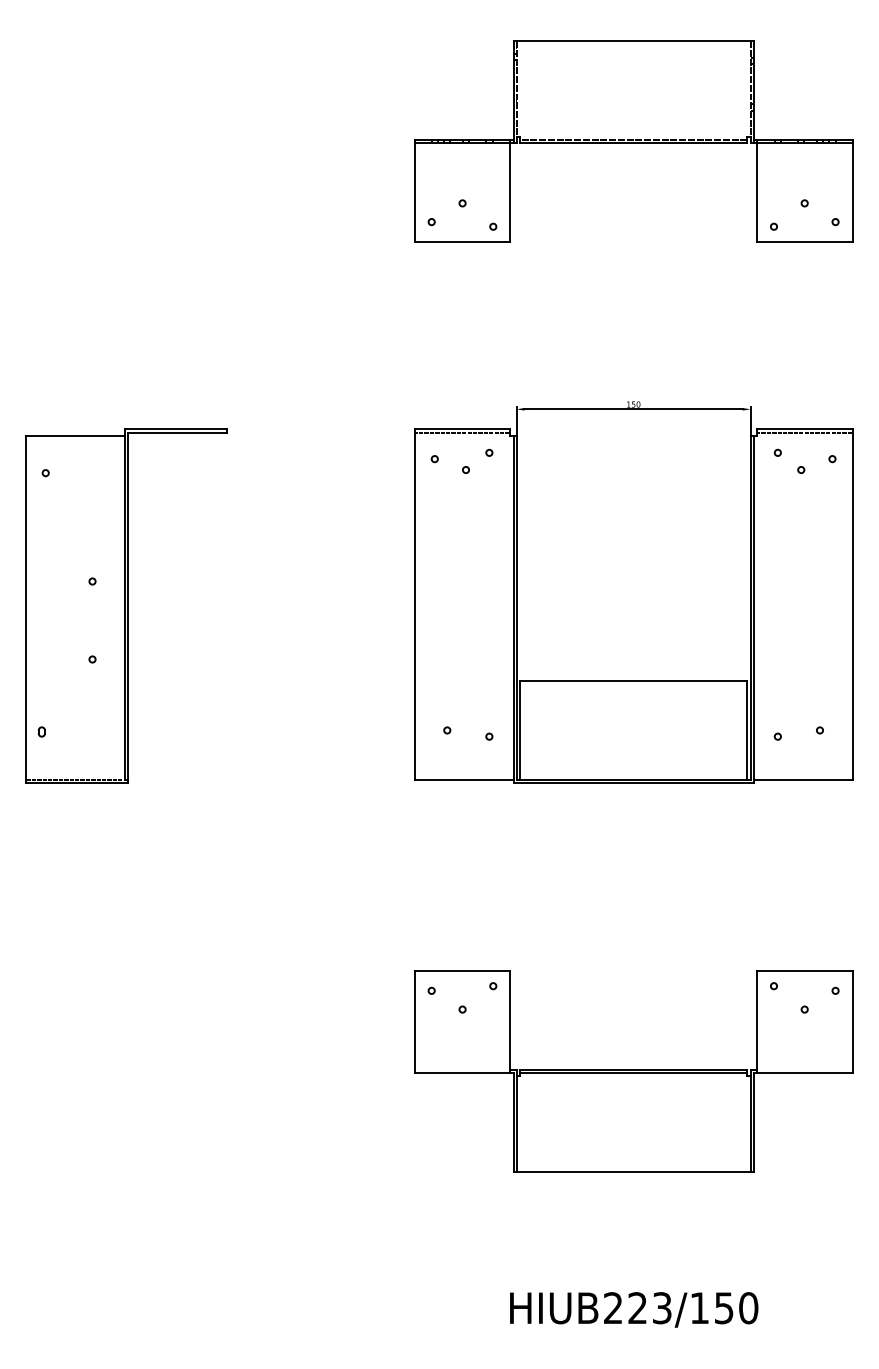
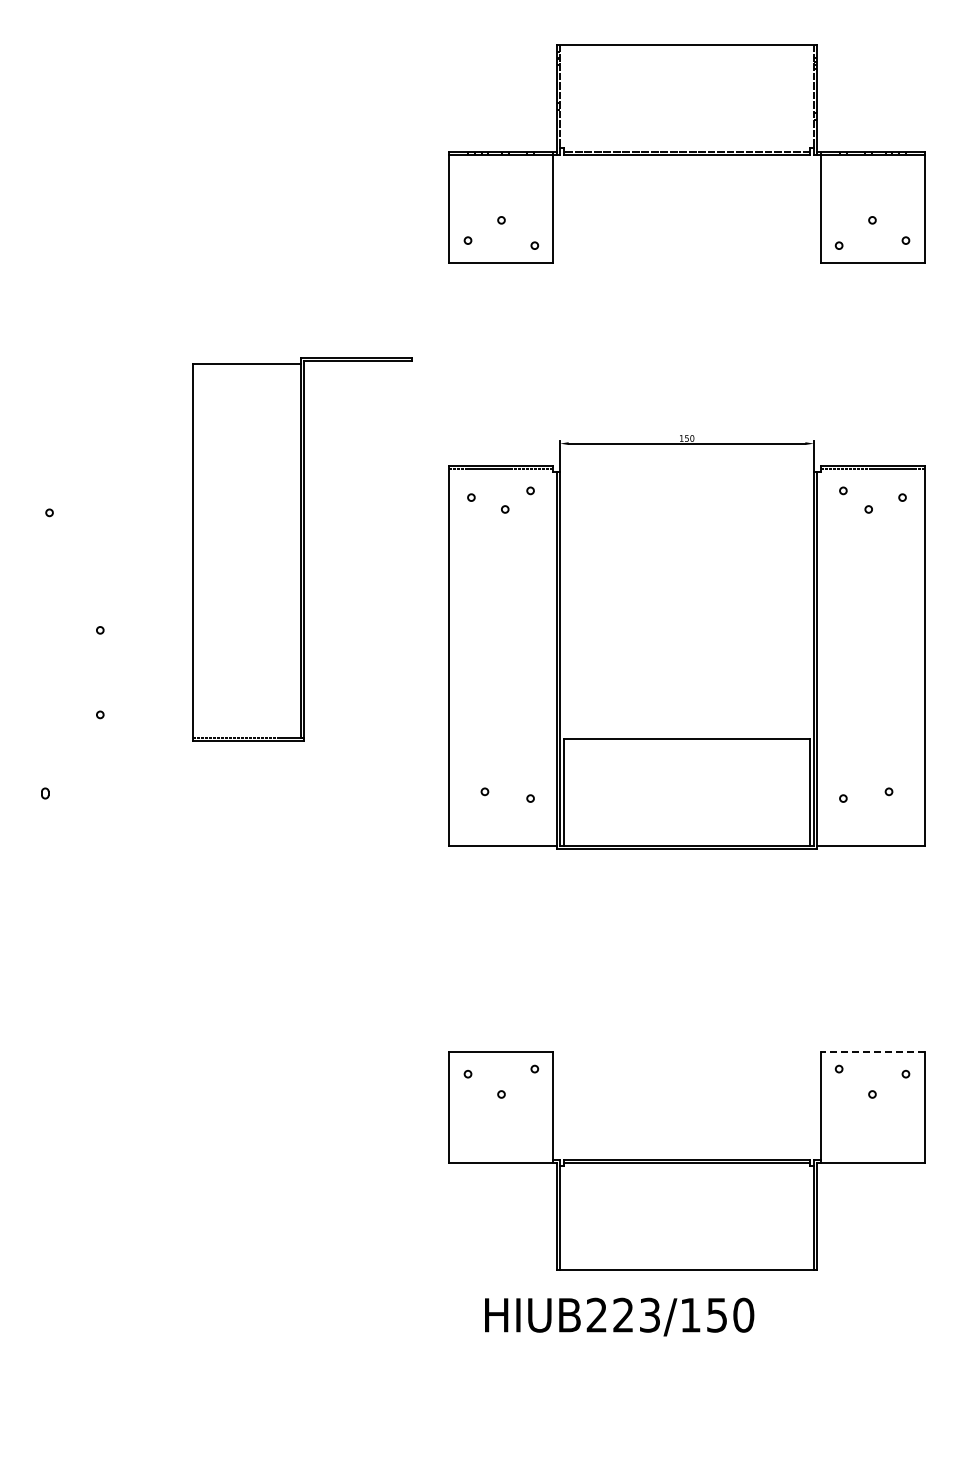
part: (126, 606) -> (302, 549), moved
line: (804, 970) -> (872, 1052), solid -> dashed
text: (634, 1309) -> (619, 1316), moved

